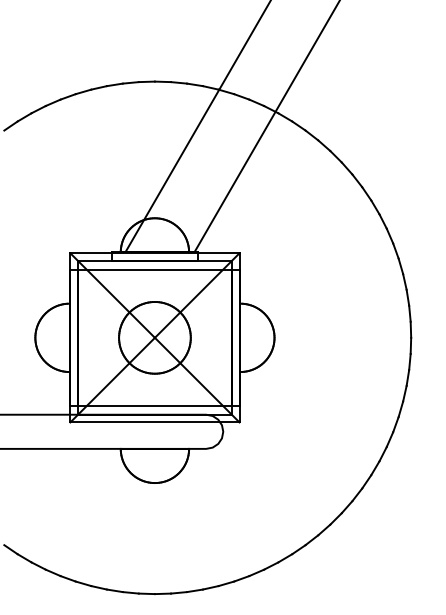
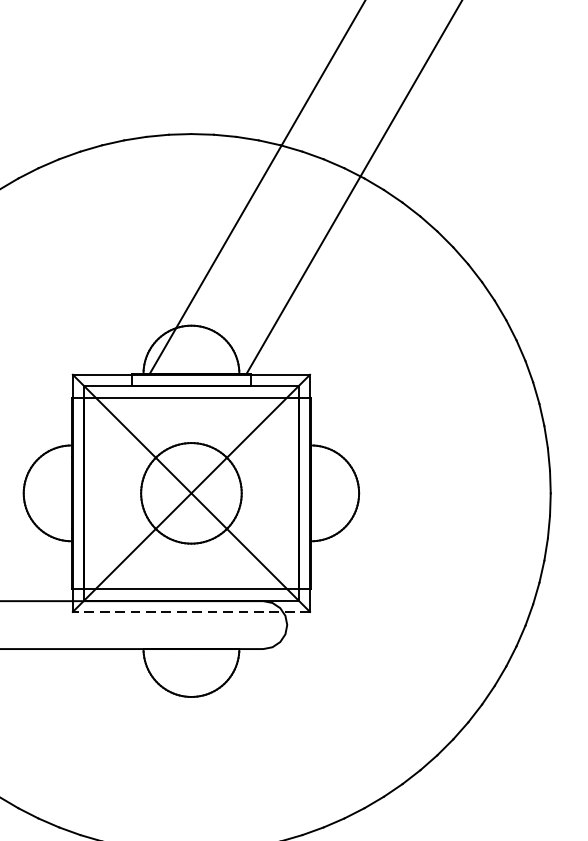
line: (154, 422) -> (190, 612), solid -> dashed

